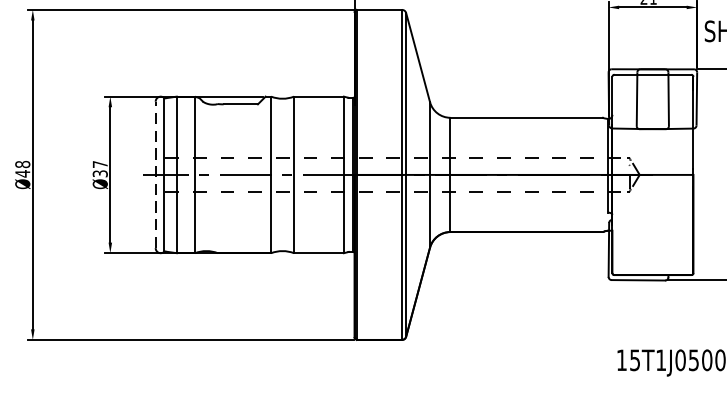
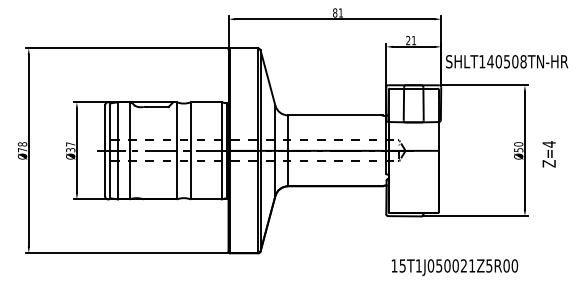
text: (22, 172) -> (22, 149), Ø48 -> Ø78
line: (156, 174) -> (105, 150), dashed -> solid

